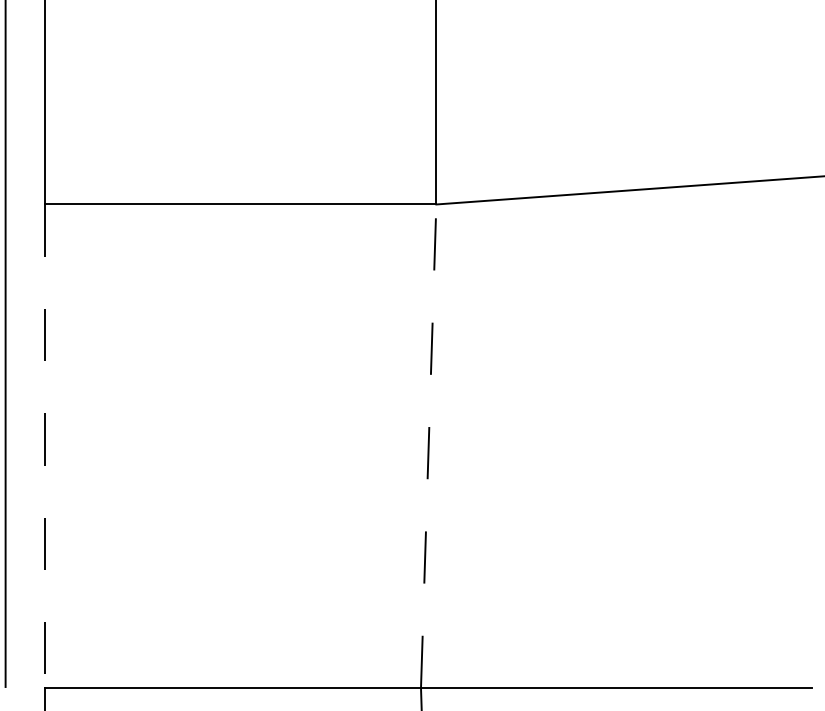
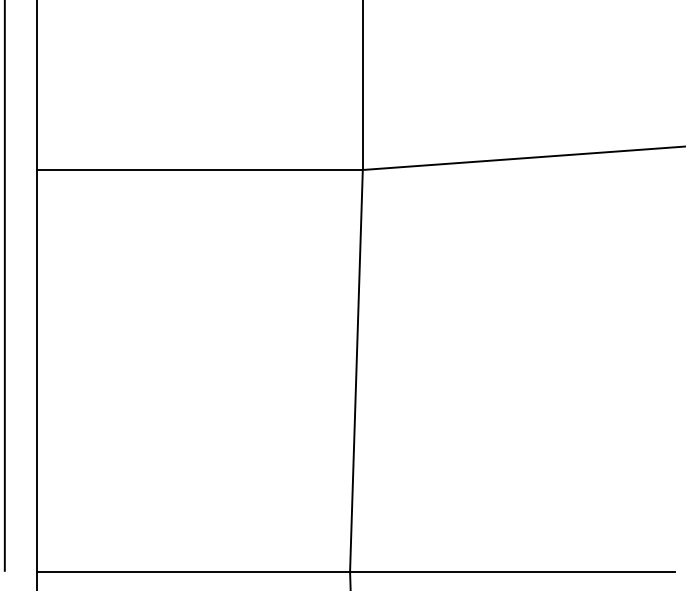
line: (44, 446) -> (37, 371), dashed -> solid
line: (428, 446) -> (356, 371), dashed -> solid

